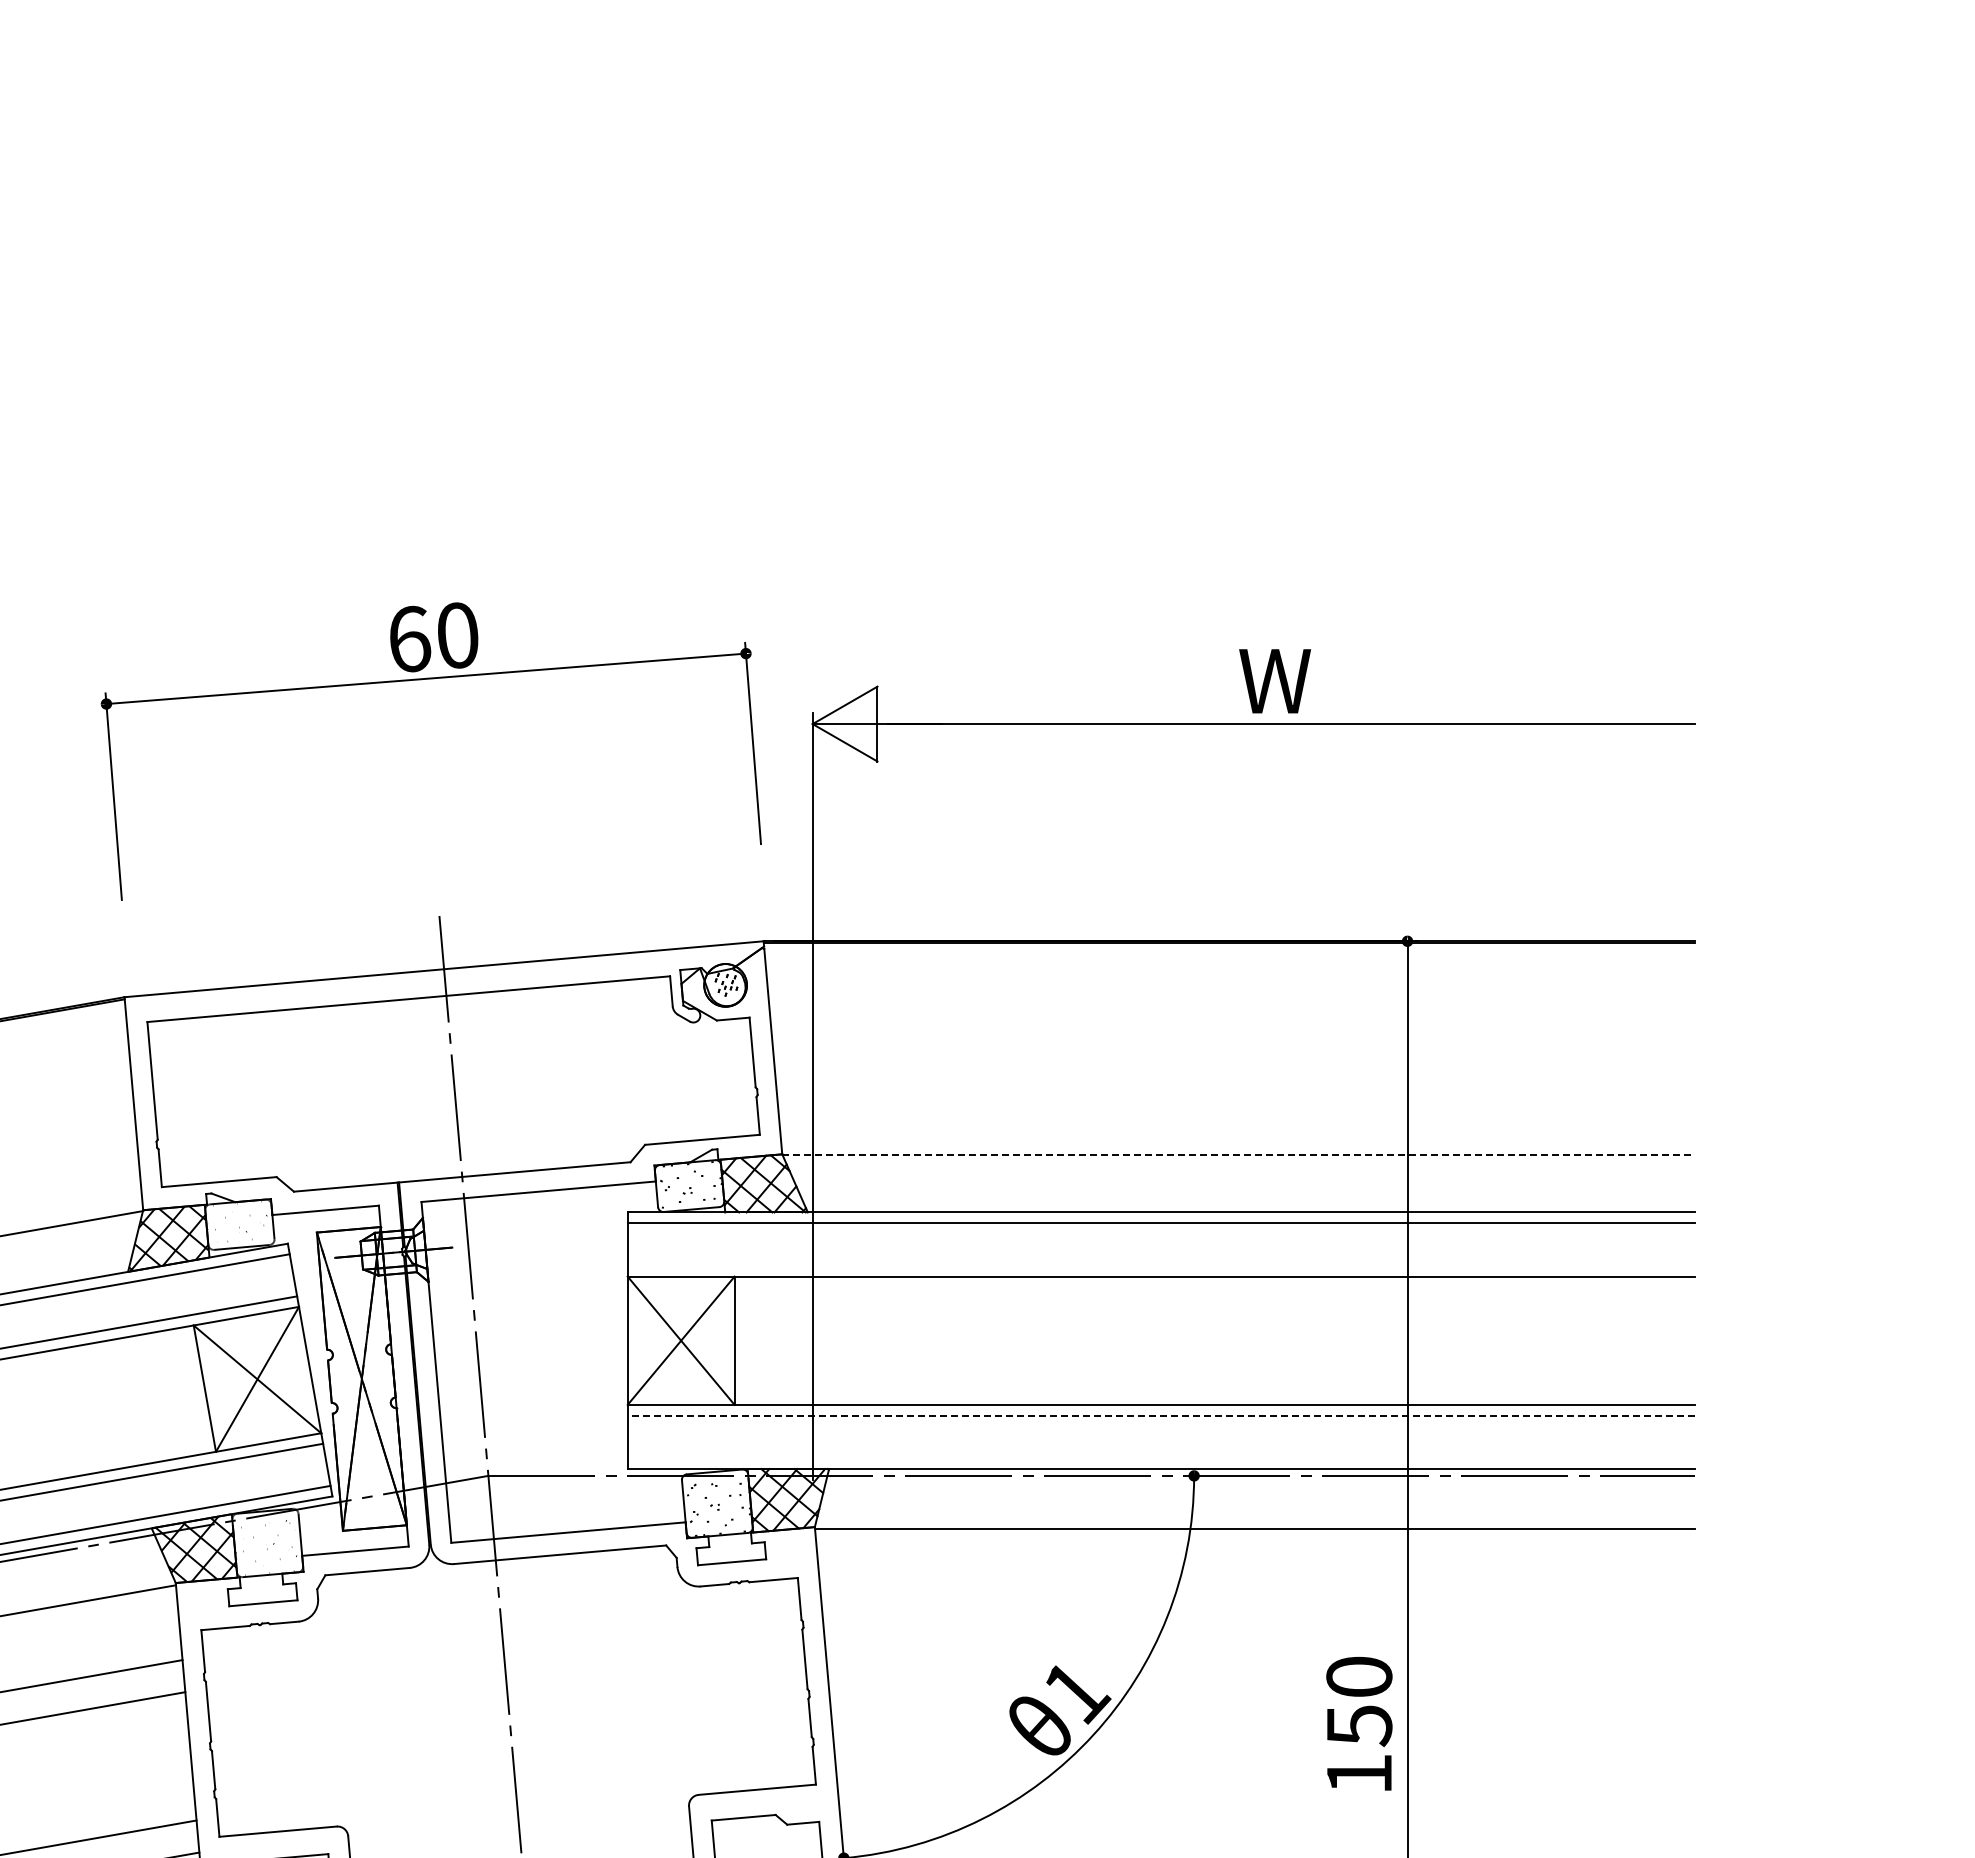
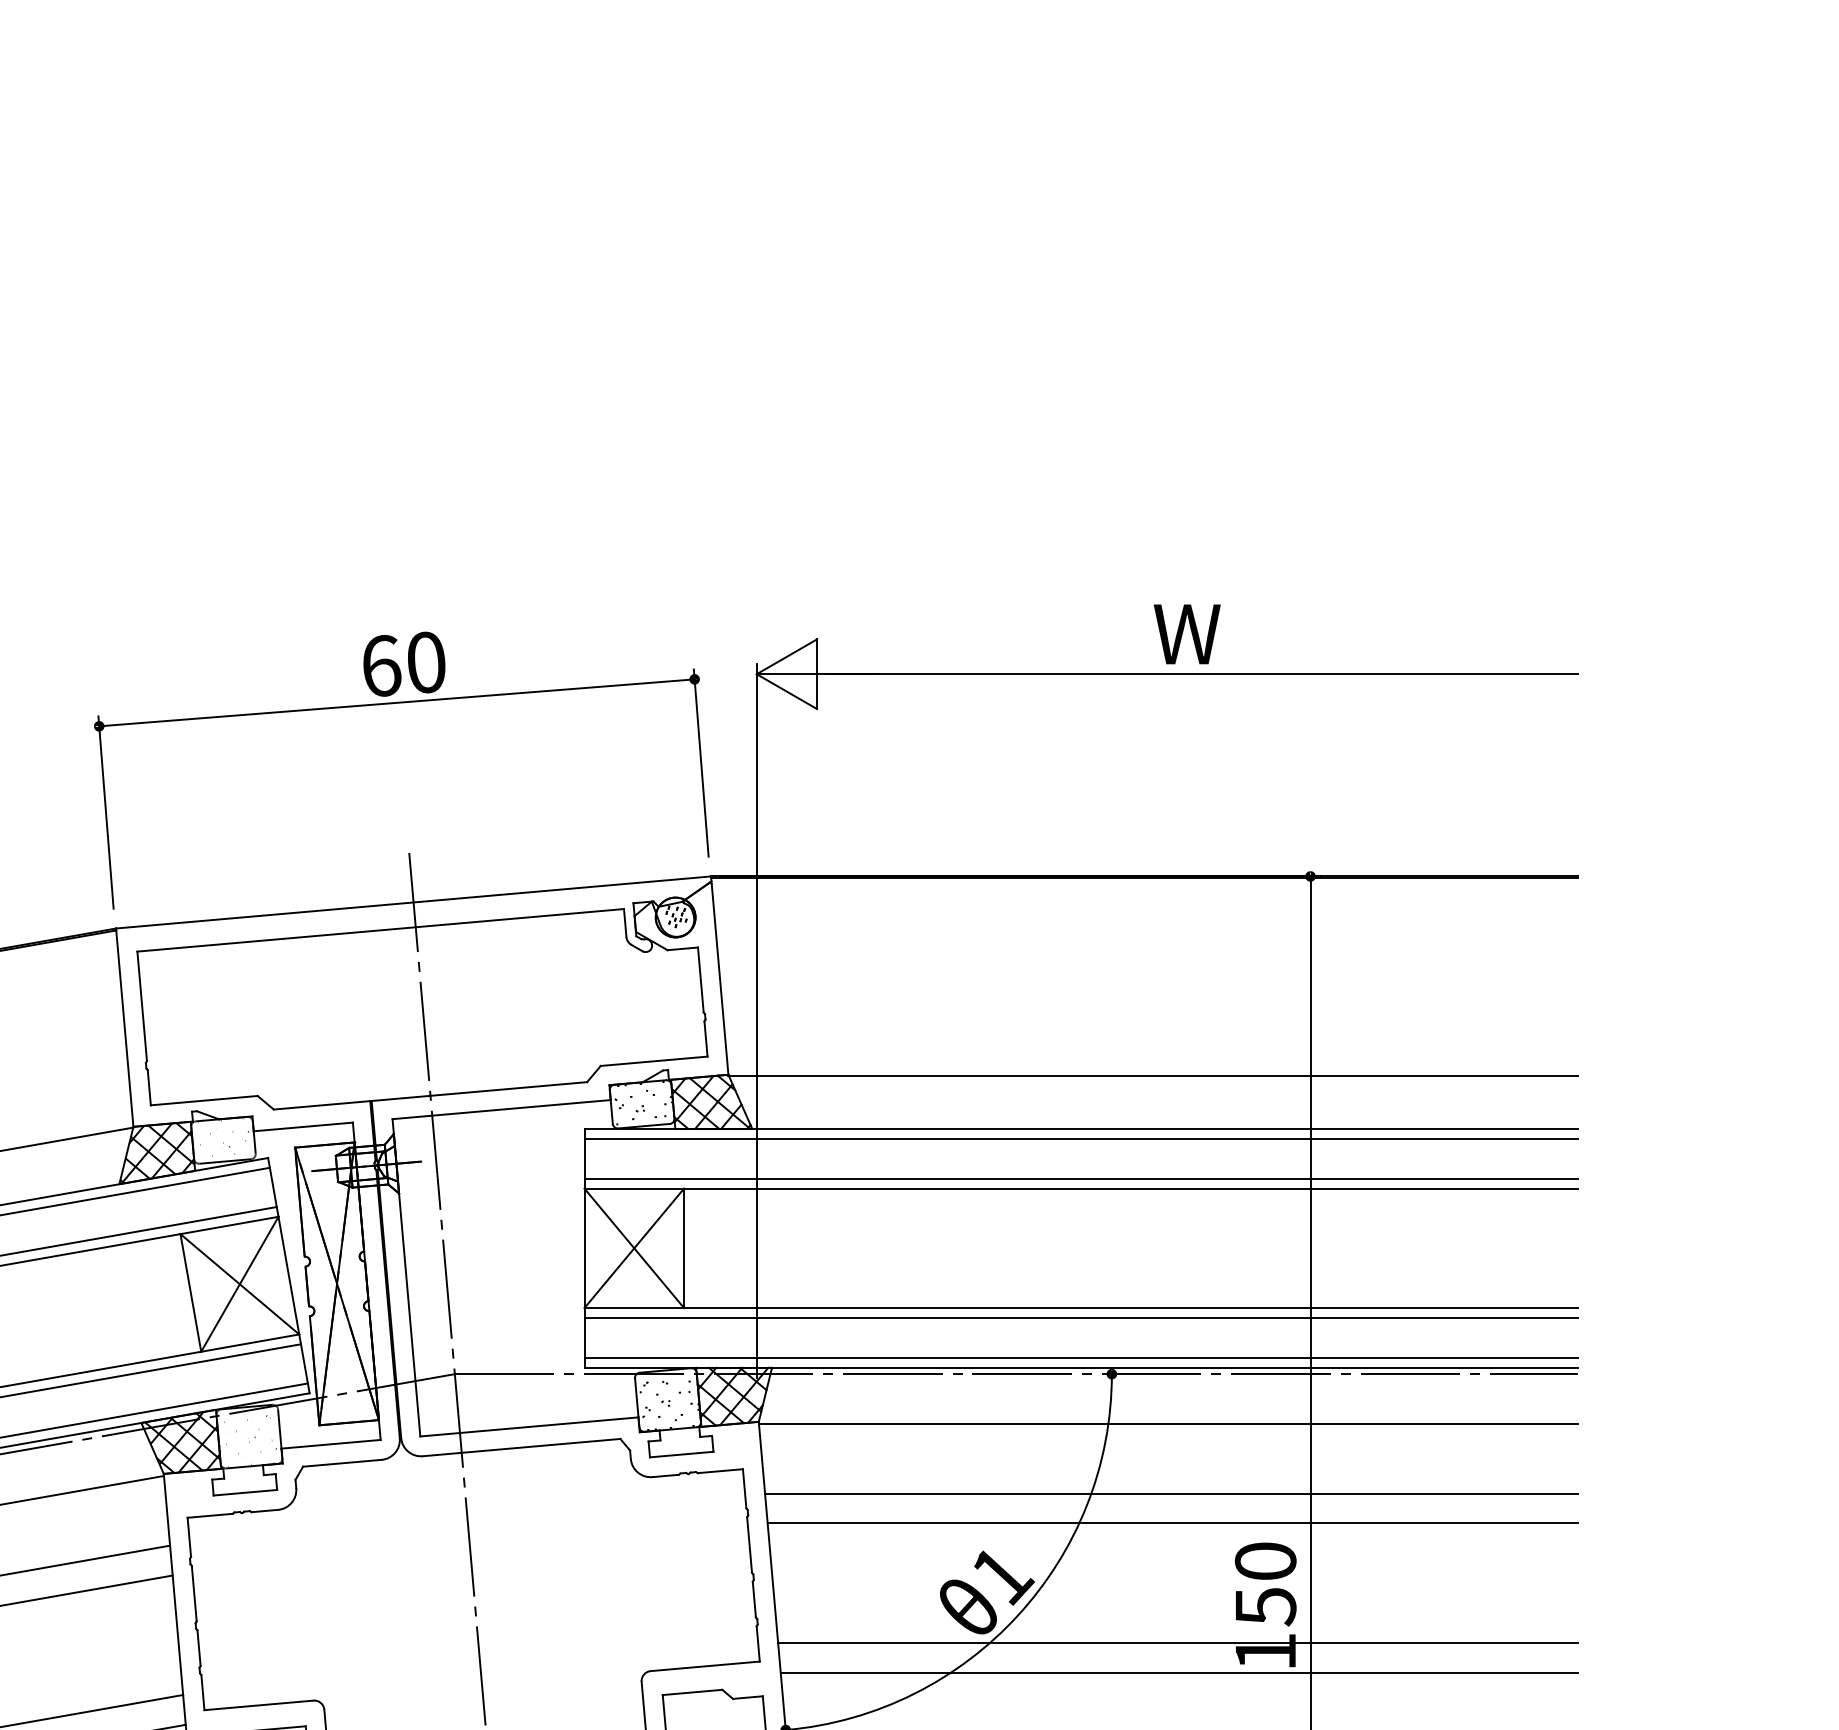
part: (421, 680) -> (392, 704), moved
line: (1239, 1155) -> (1154, 1075), dashed -> solid
line: (1161, 1265) -> (1081, 1178), added
line: (1161, 1415) -> (1081, 1317), dashed -> solid
line: (1161, 1458) -> (1081, 1357), added
line: (1258, 1604) -> (1171, 1493), added
line: (1259, 1636) -> (1172, 1523), added
line: (1265, 1764) -> (1178, 1642), added
line: (1266, 1796) -> (1179, 1672), added

